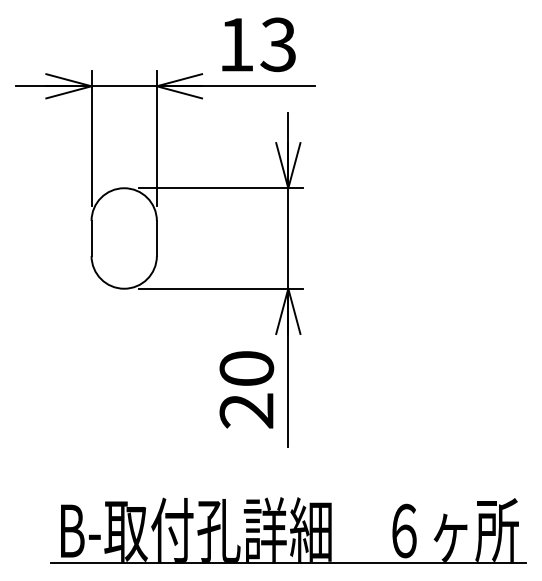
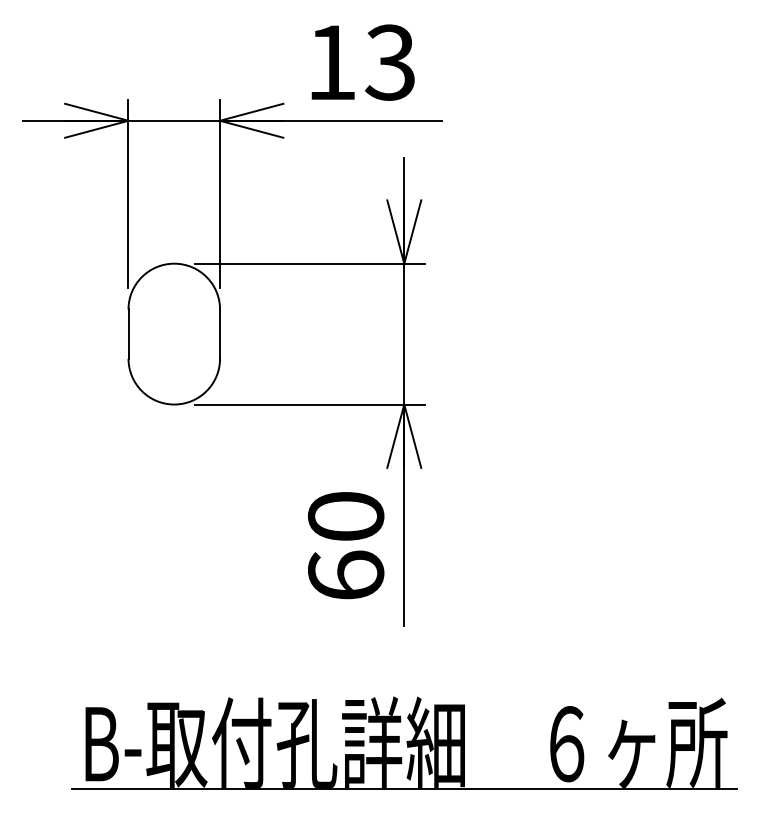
text: (247, 410) -> (346, 575), 20 -> 60

